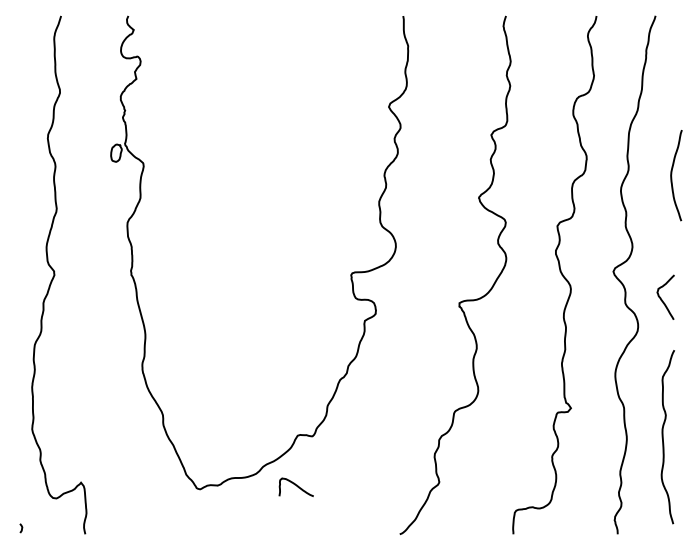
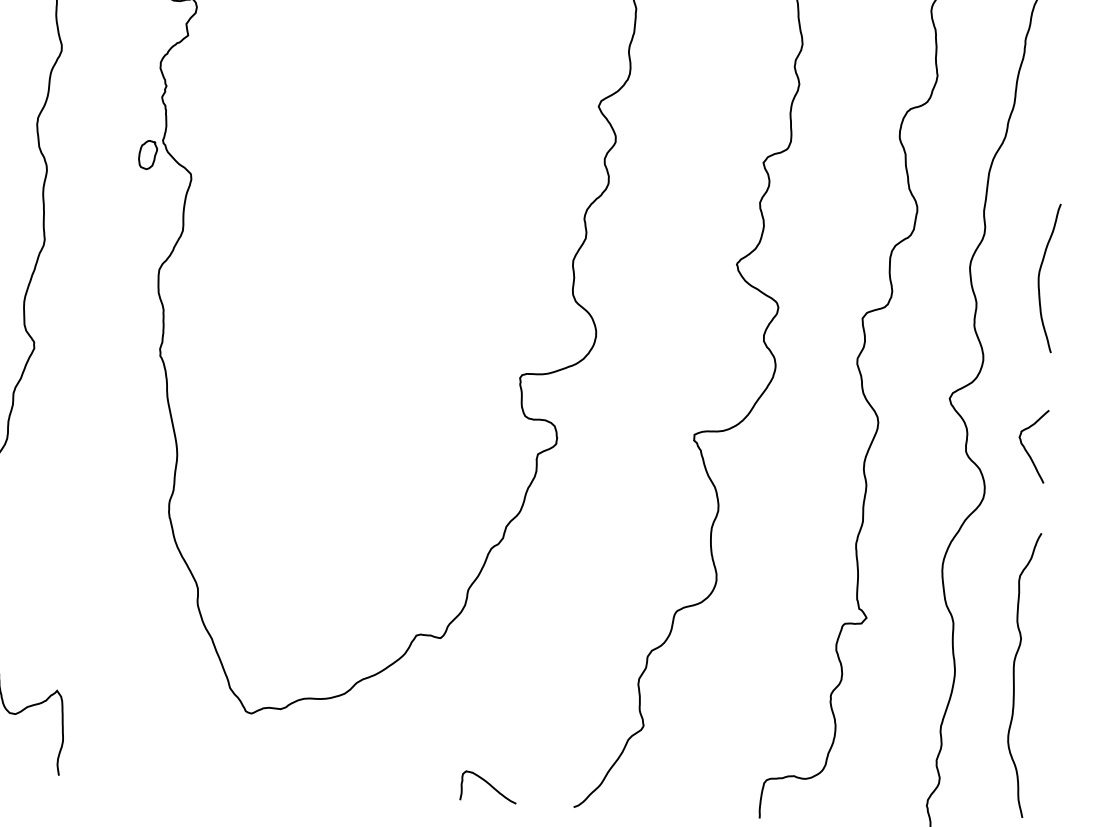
curve: (672, 174) -> (1041, 275), moved
curve: (295, 485) -> (487, 784), moved

